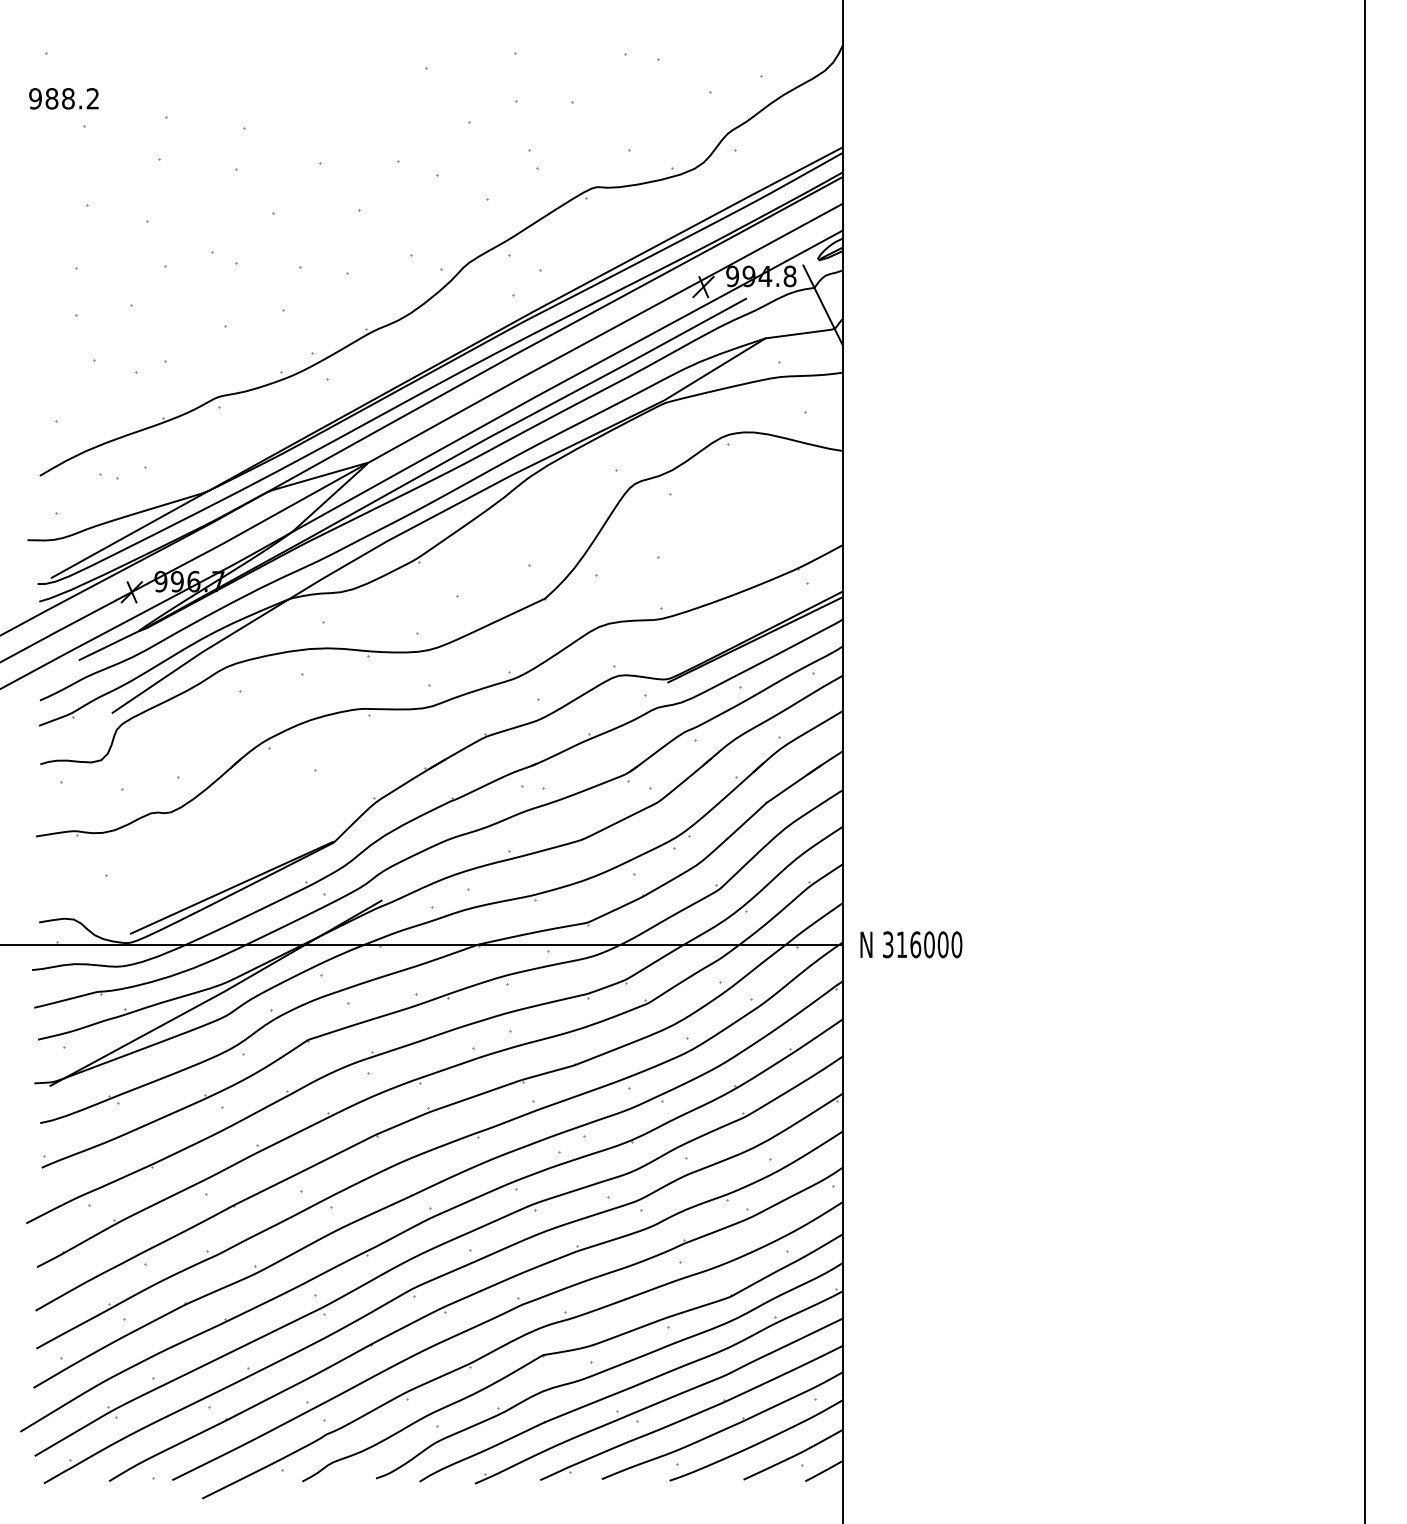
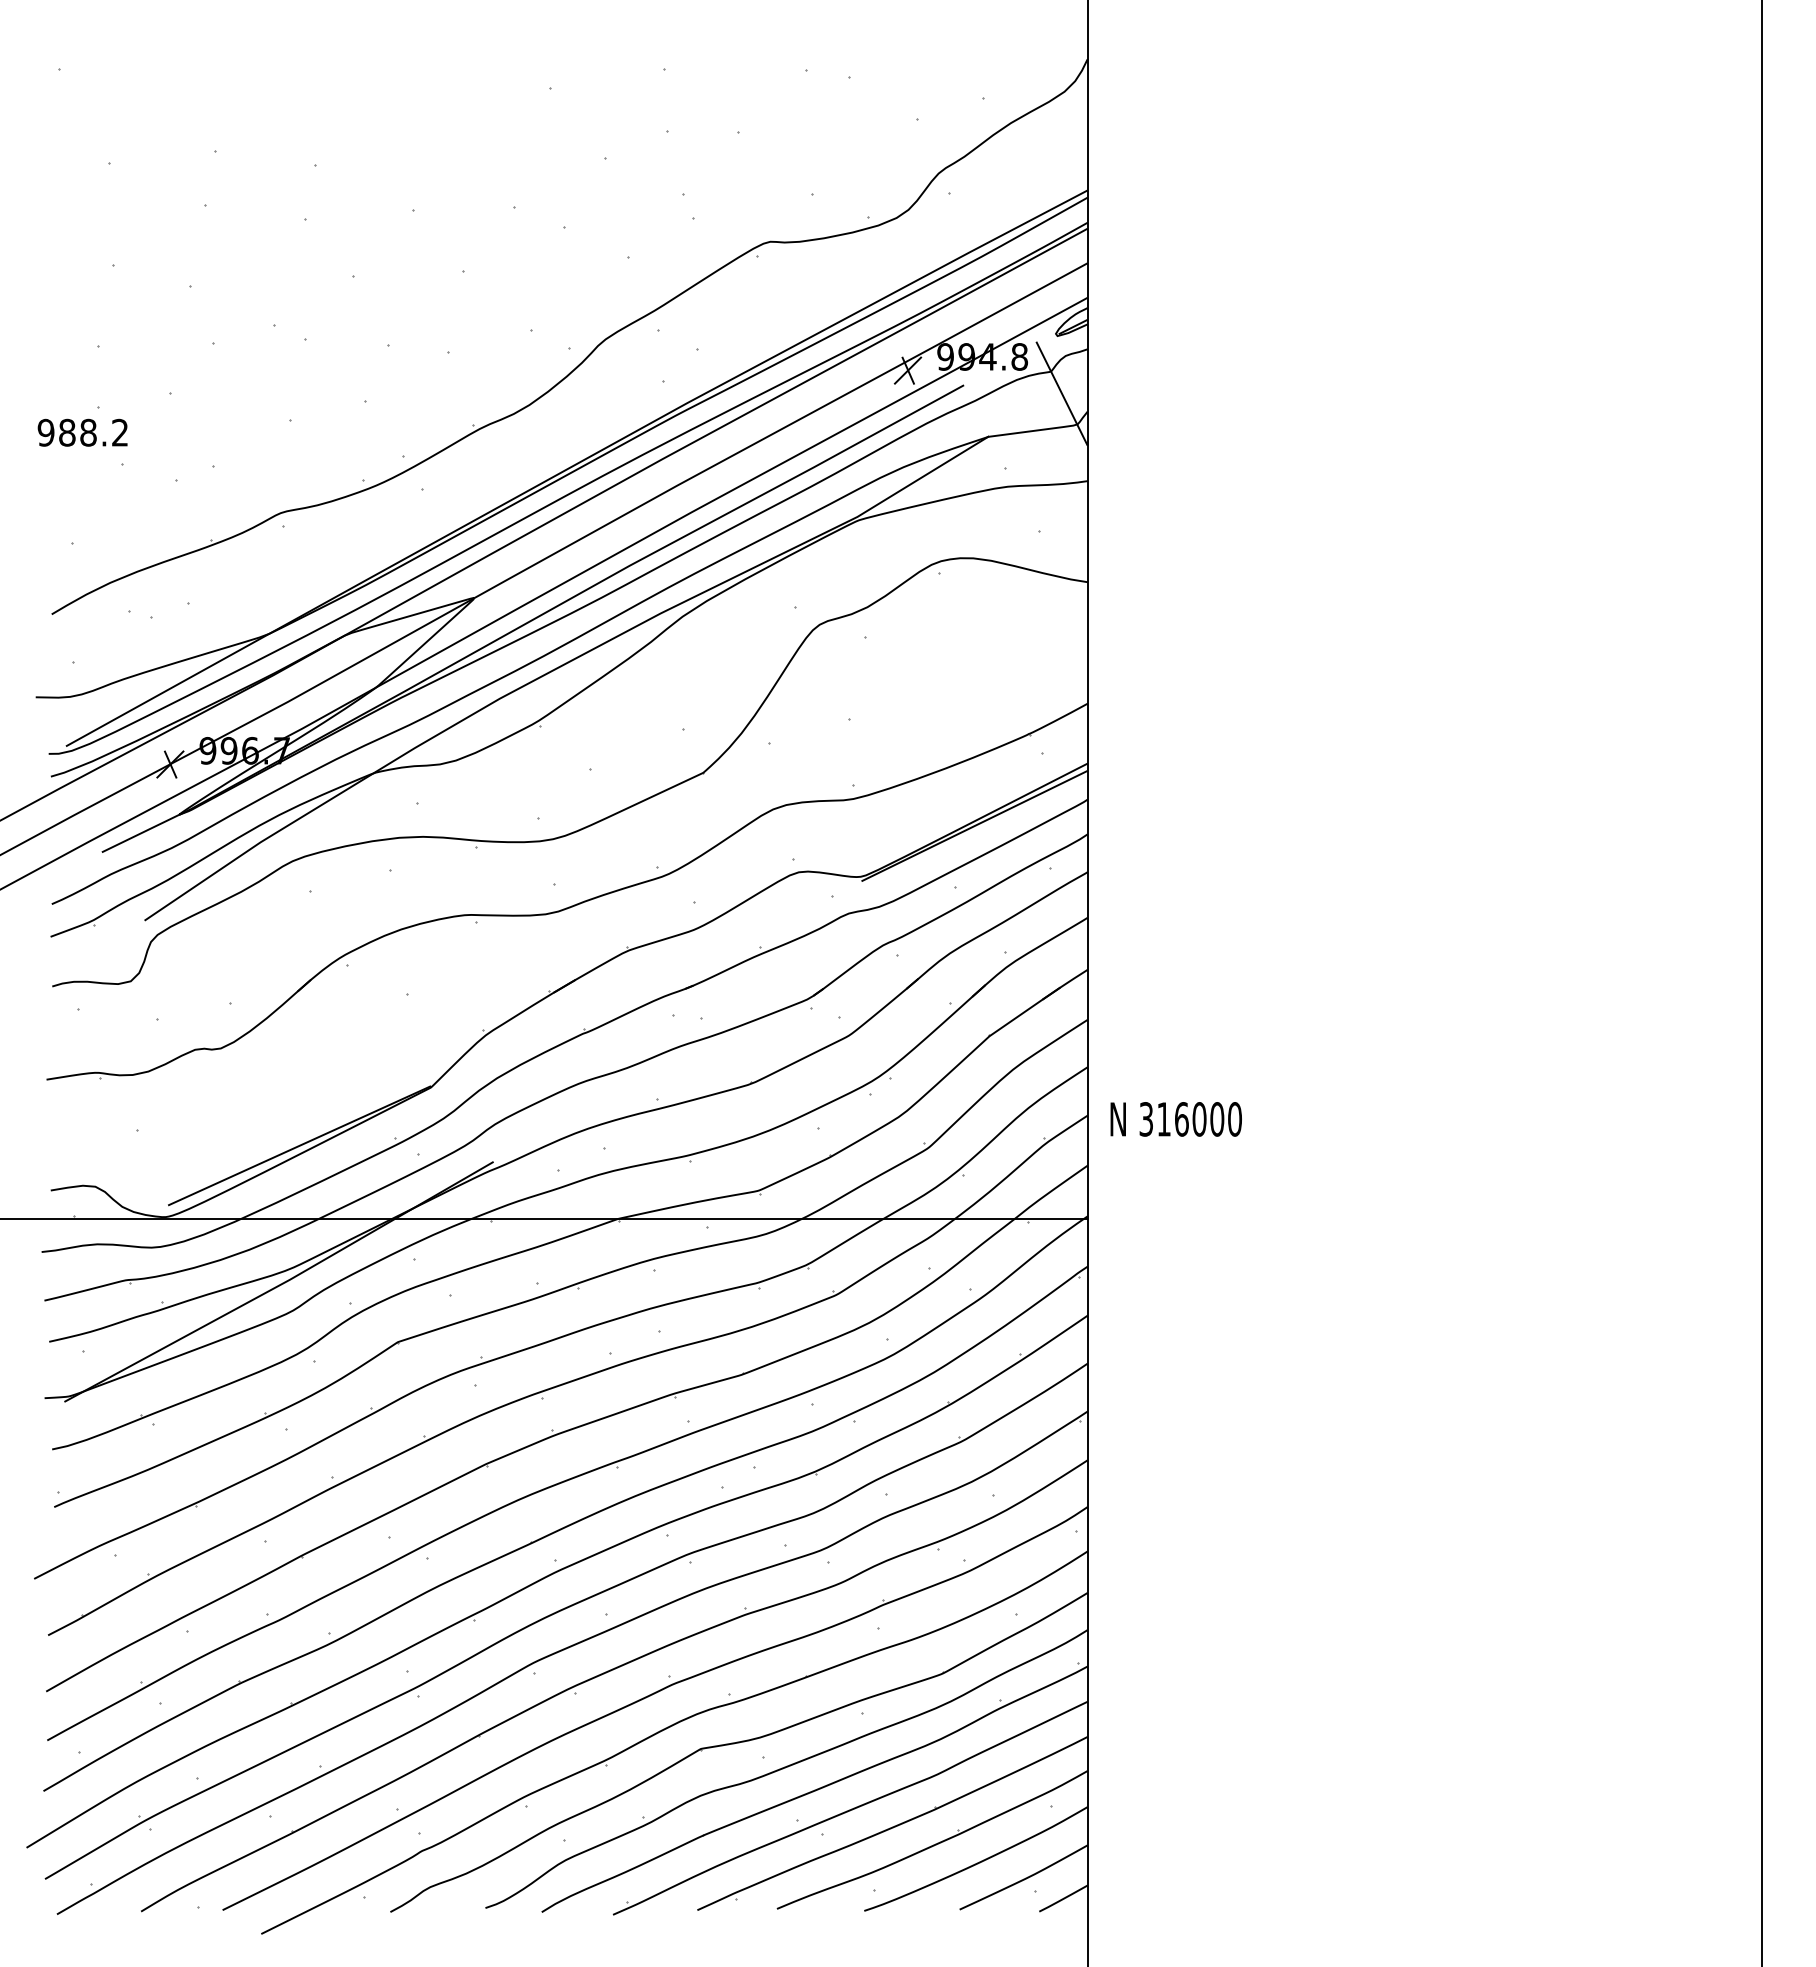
text: (63, 98) -> (82, 432), moved
text: (910, 944) -> (1175, 1119), moved

